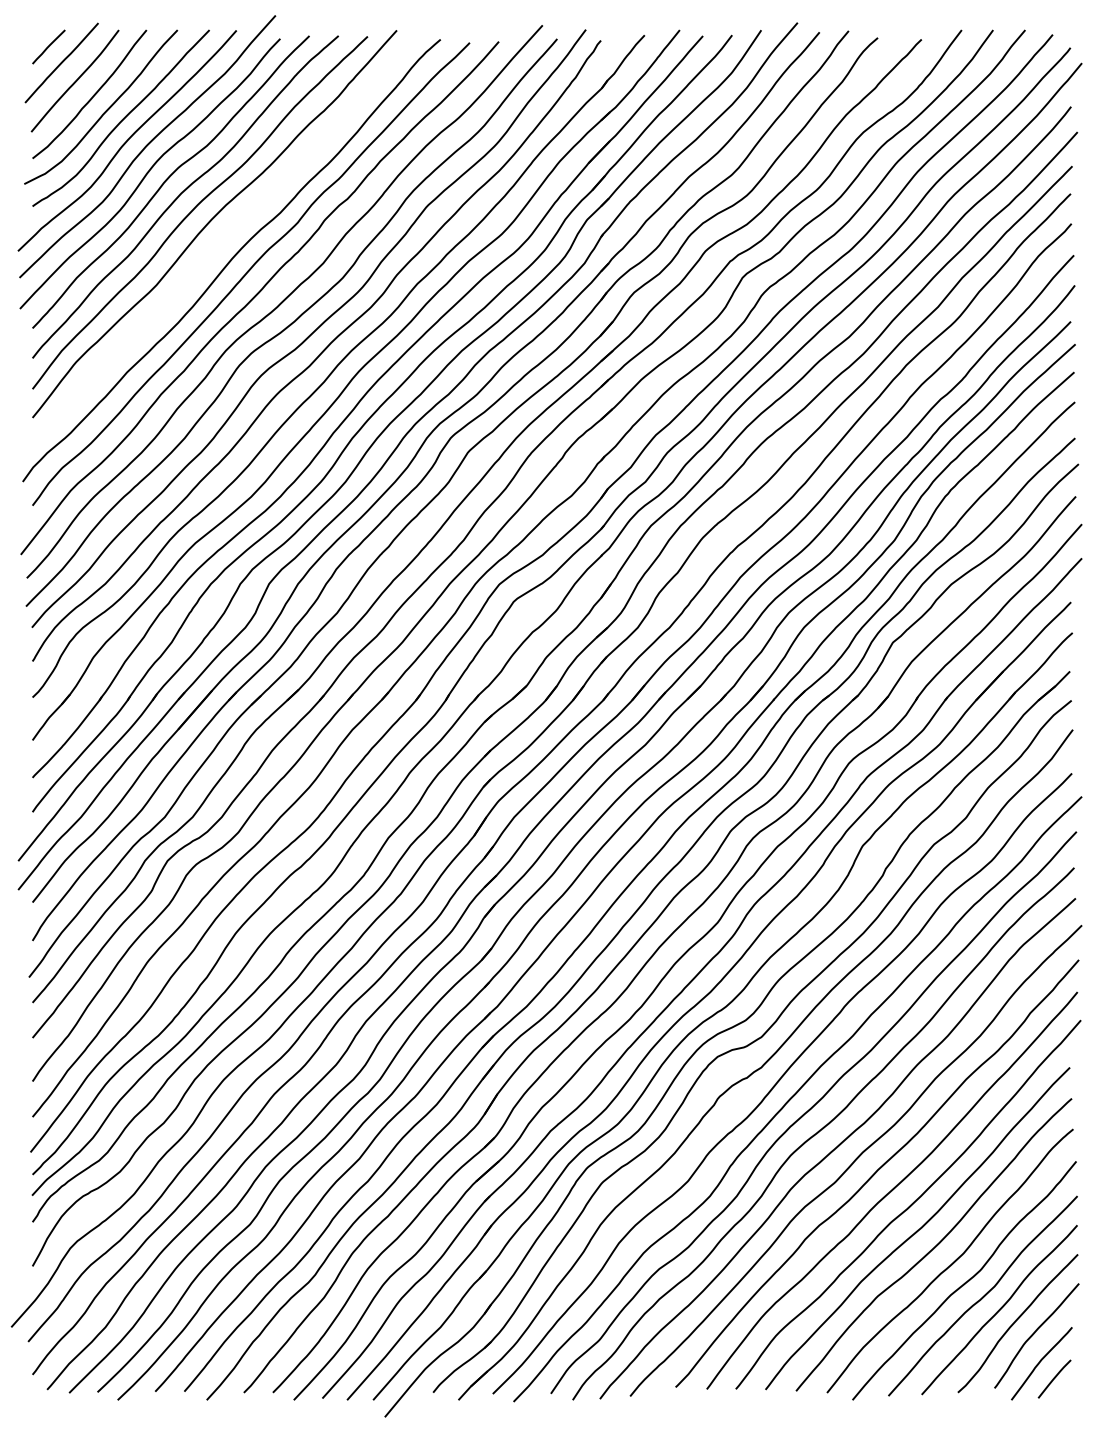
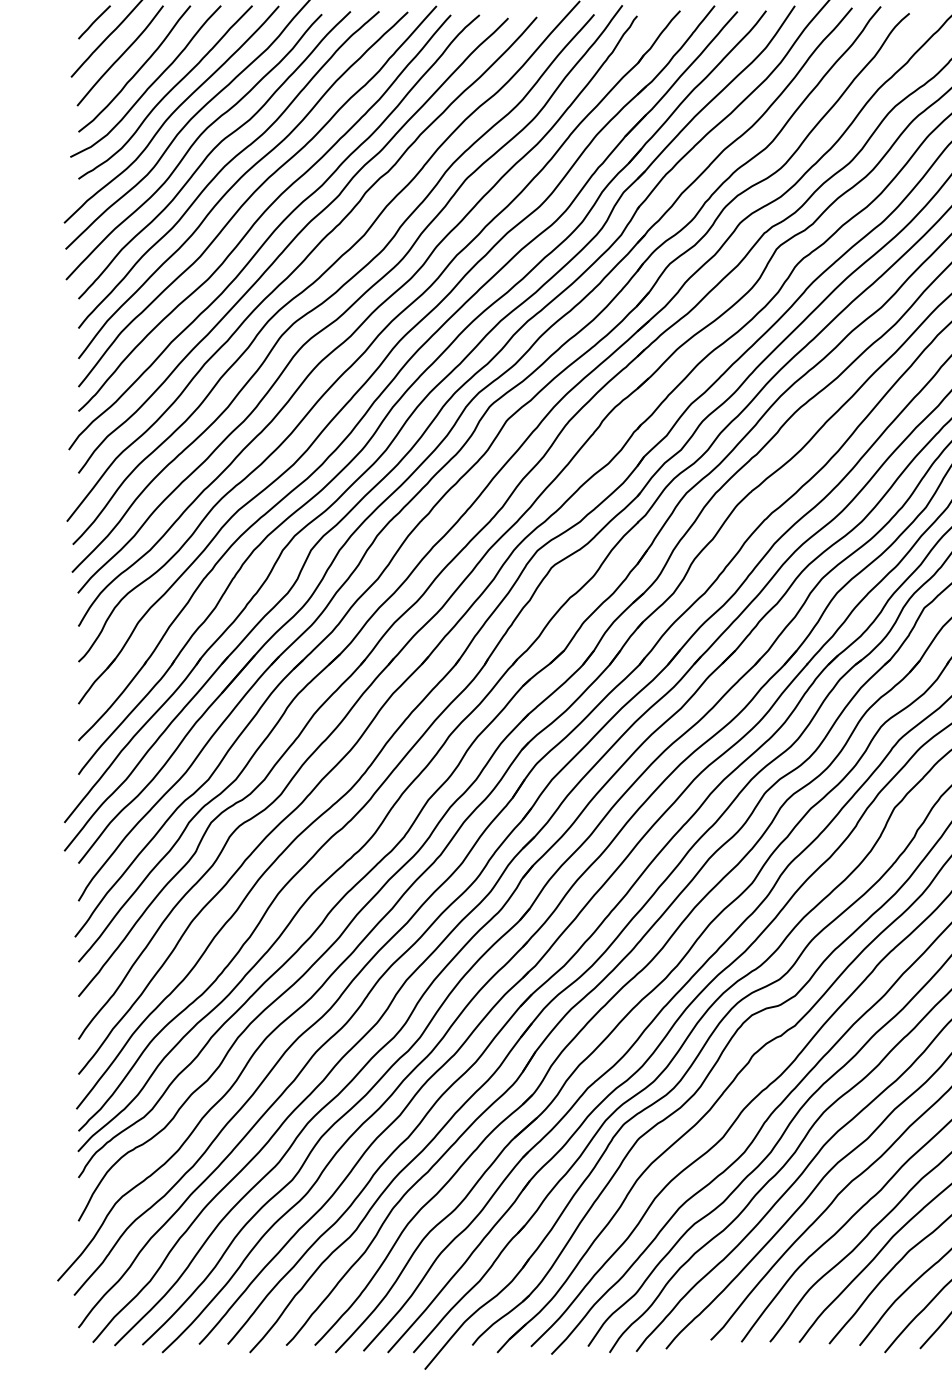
curve: (221, 241) -> (264, 213), added

